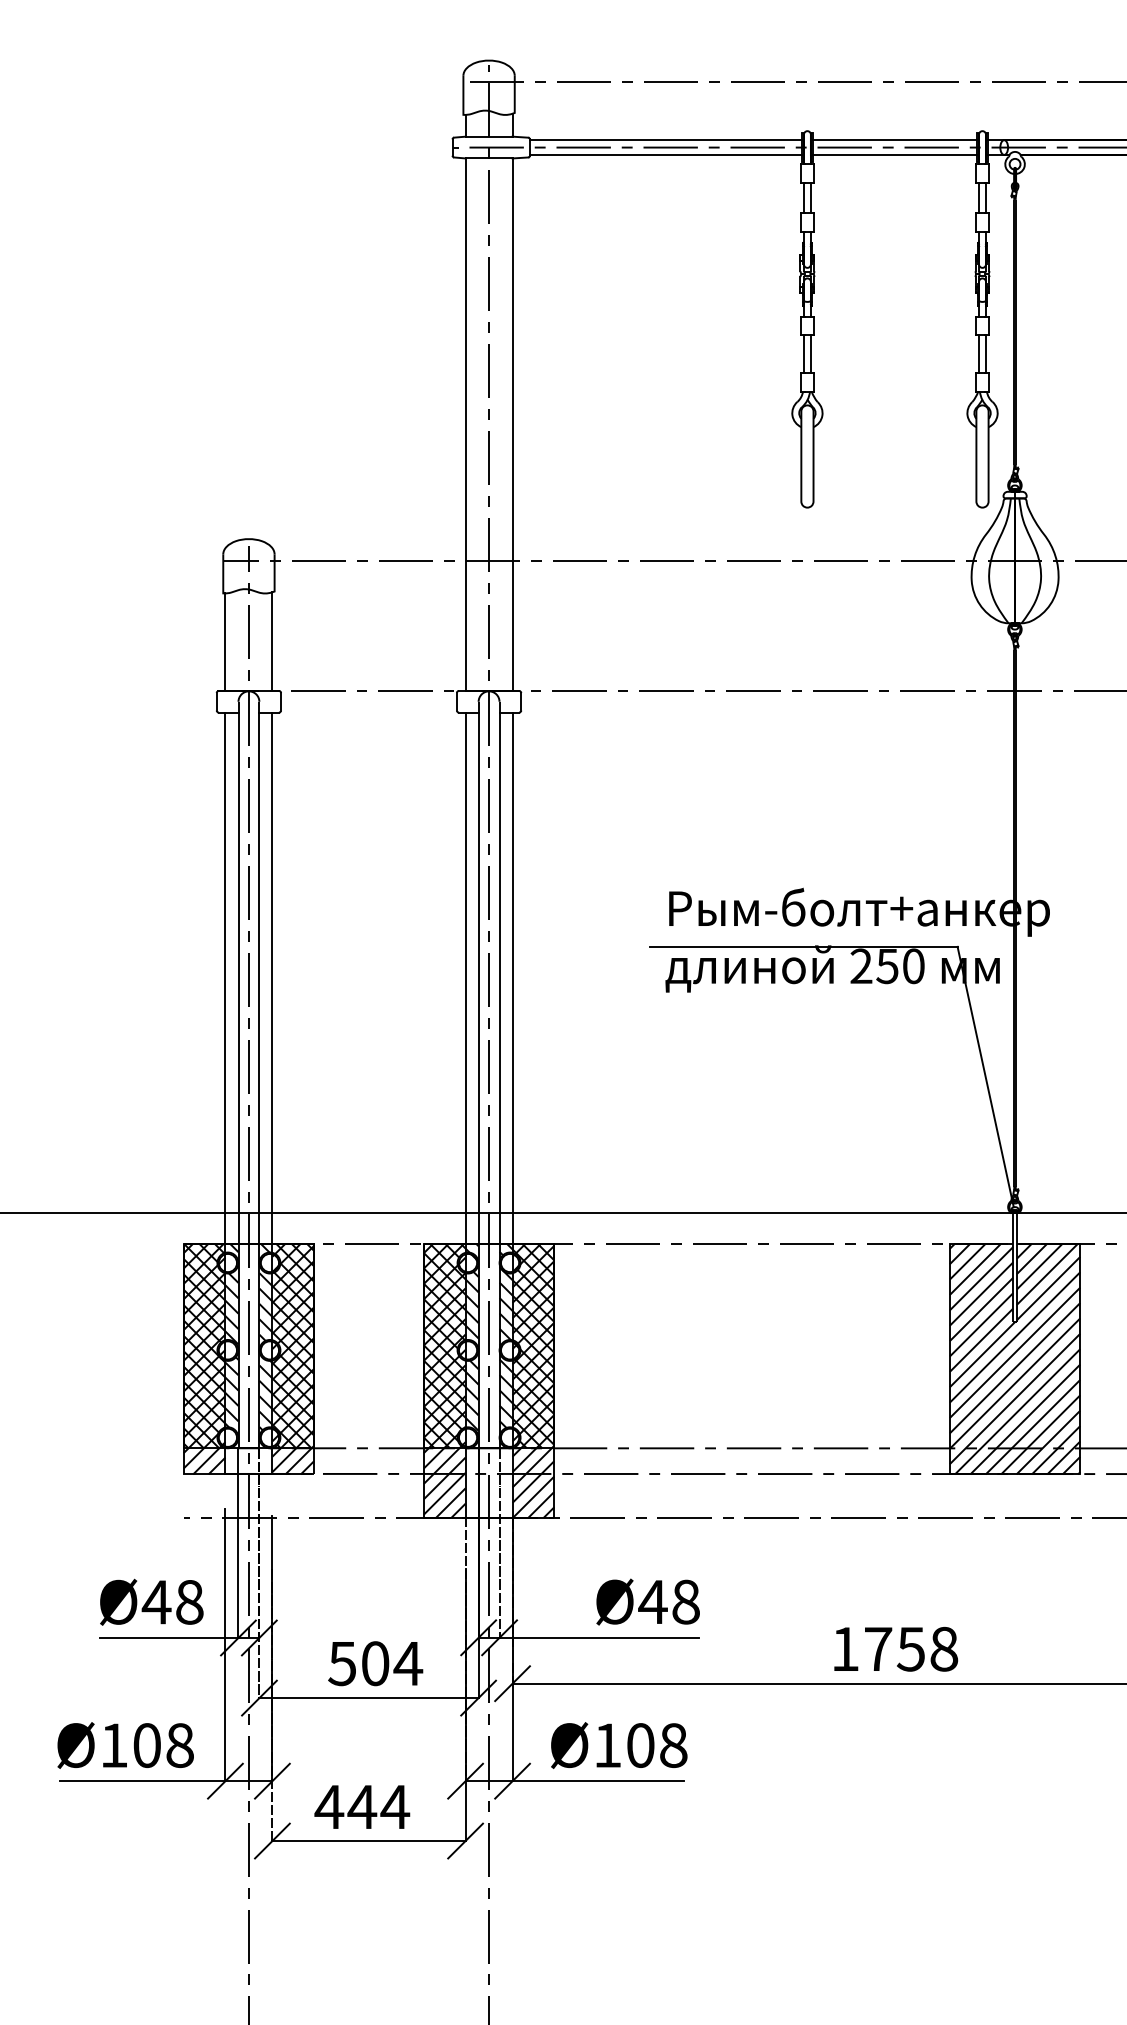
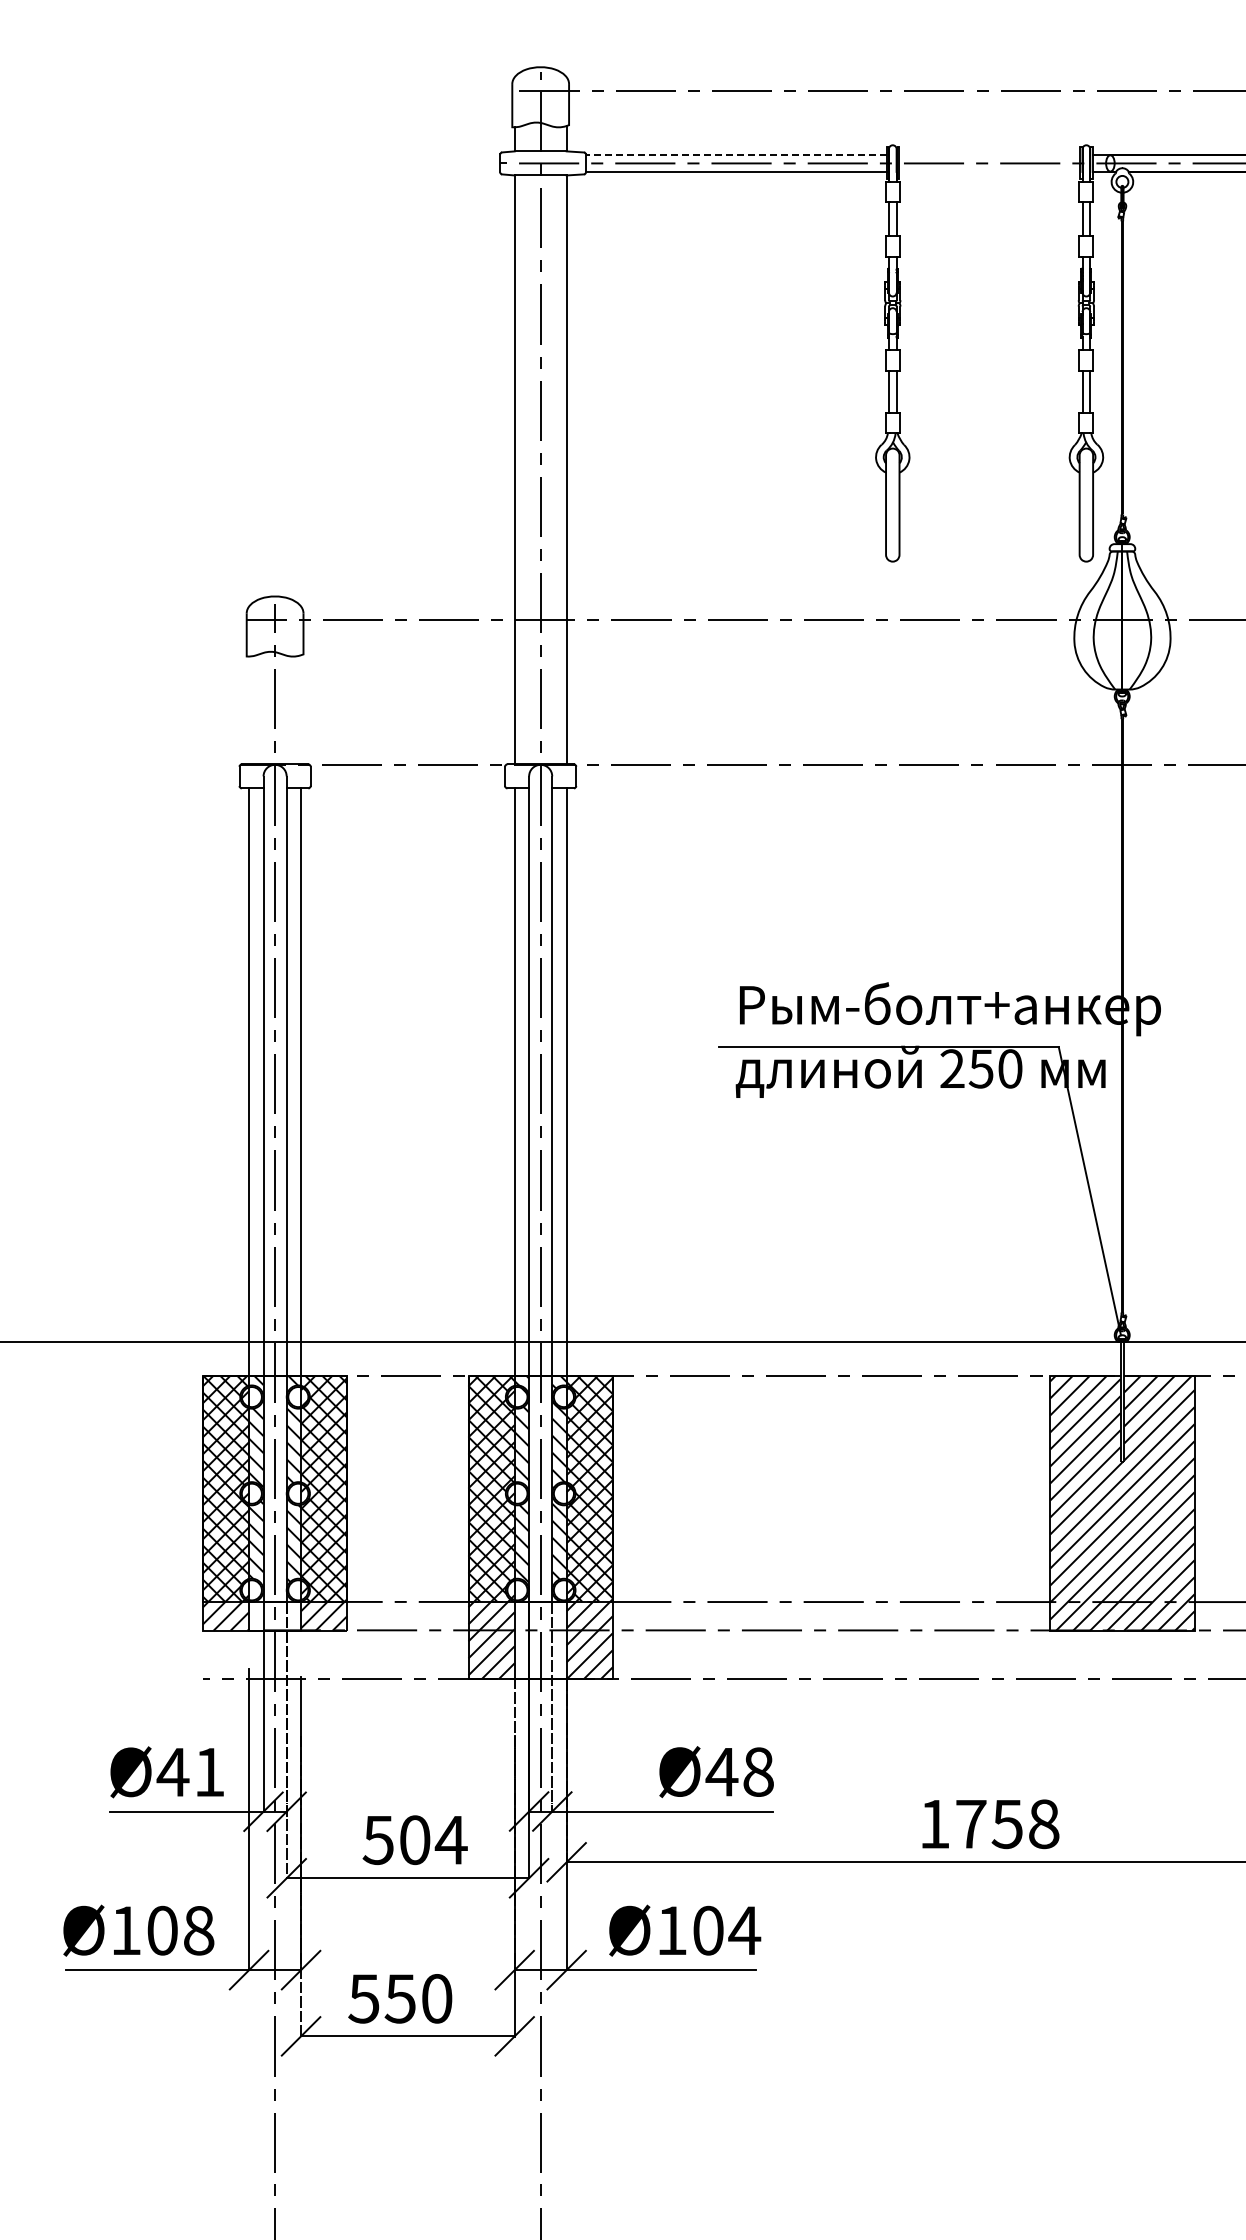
line: (665, 140) -> (735, 155), solid -> dashed
line: (894, 140) -> (989, 155), removed
line: (894, 154) -> (989, 171), removed
line: (272, 641) -> (301, 709), removed
line: (225, 642) -> (249, 710), removed
text: (189, 1602) -> (209, 1772), Ø48 -> Ø41
text: (673, 1745) -> (744, 1930), Ø108 -> Ø104
text: (362, 1806) -> (400, 1998), 444 -> 550

